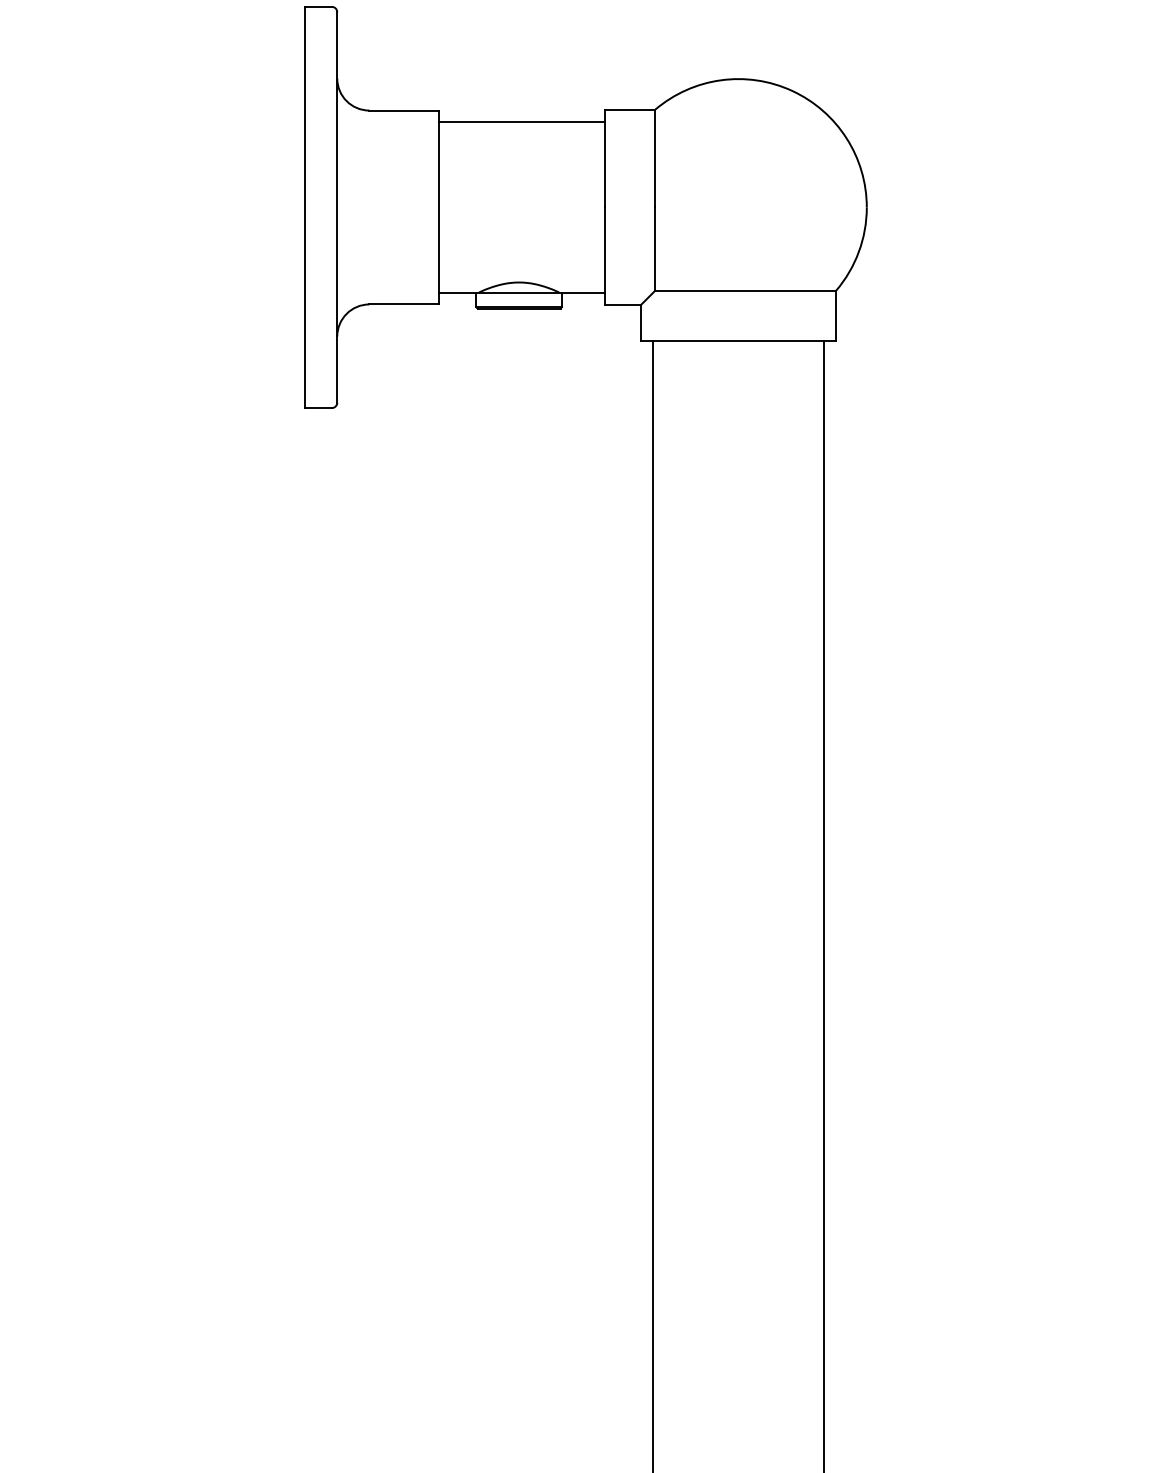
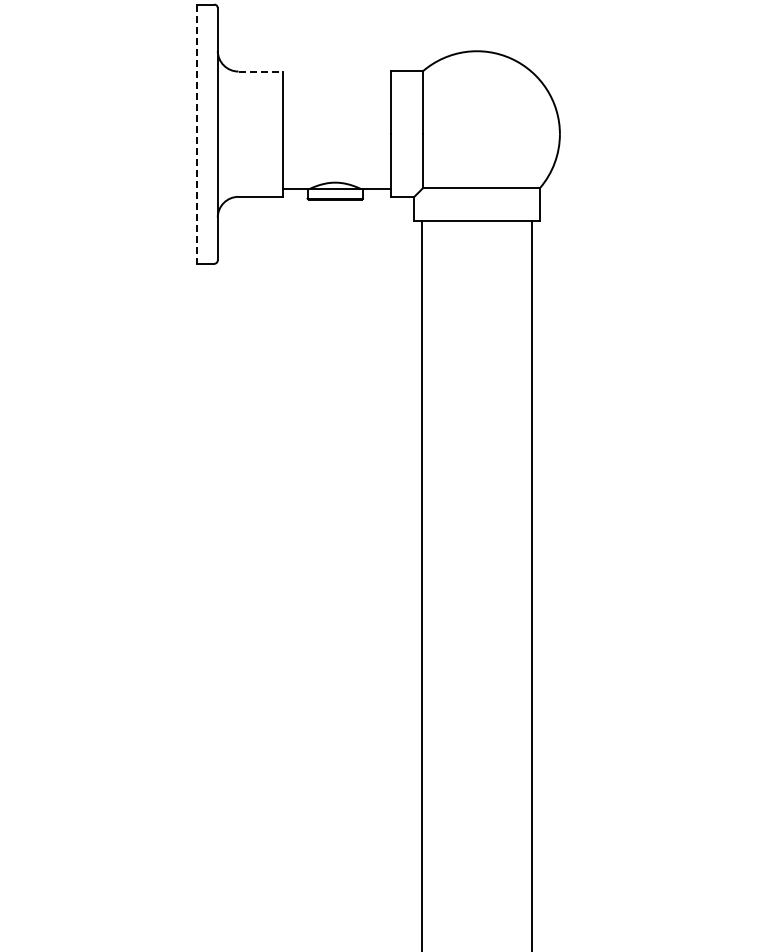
line: (404, 110) -> (261, 71), solid -> dashed
line: (520, 122) -> (336, 79), removed
line: (305, 207) -> (197, 134), solid -> dashed

